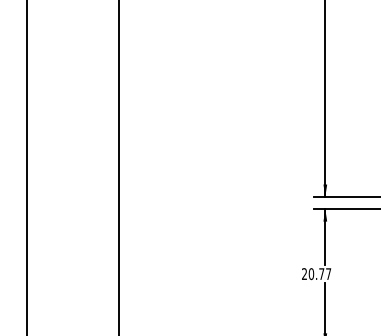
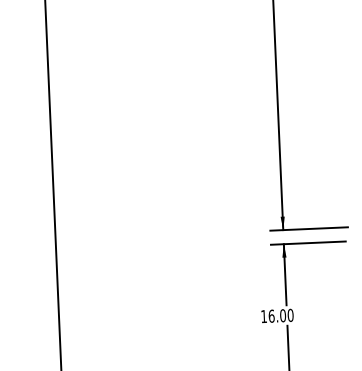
text: (316, 274) -> (277, 316), 20.77 -> 16.00

